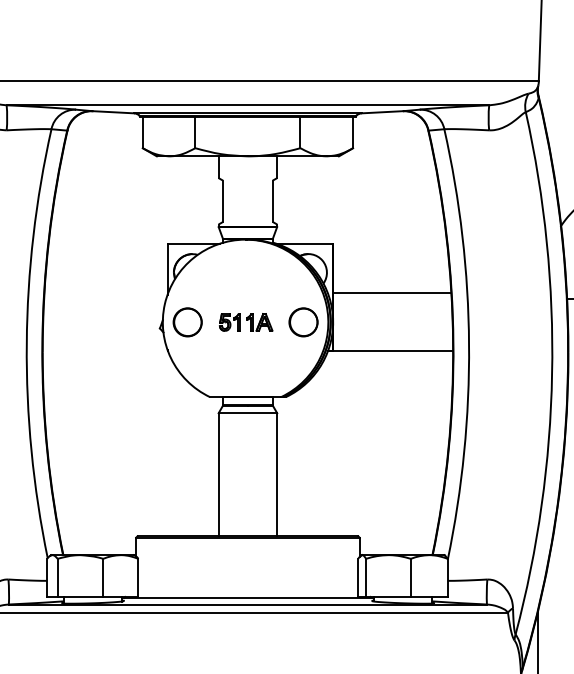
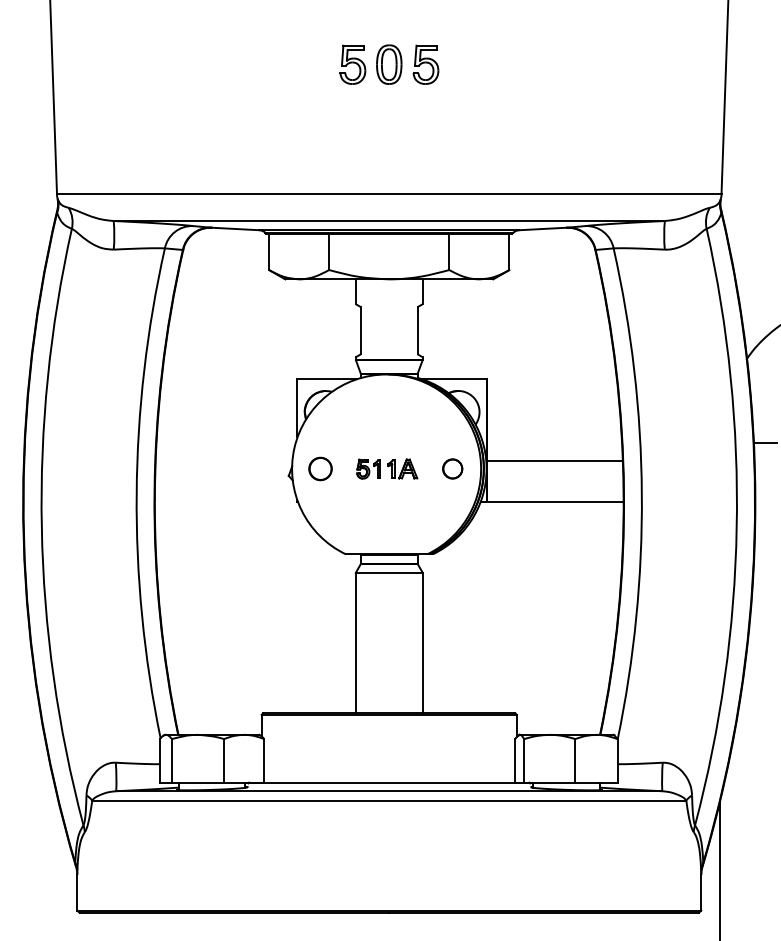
line: (391, 293) -> (553, 460), moved
circle: (187, 321) -> (320, 468), size x0.7
circle: (303, 321) -> (452, 468), size x0.6

